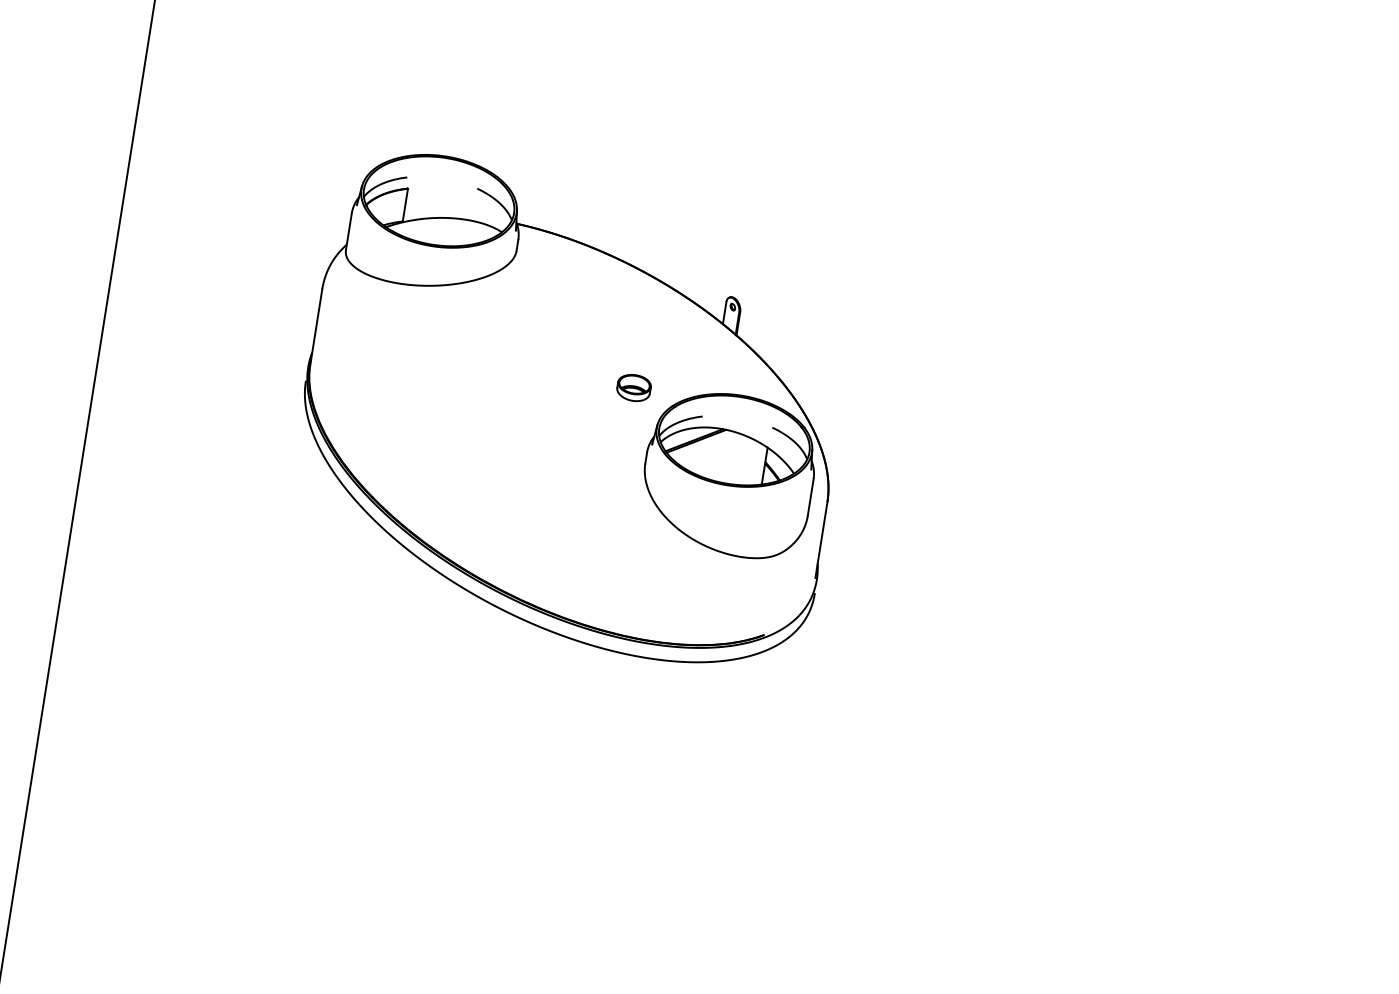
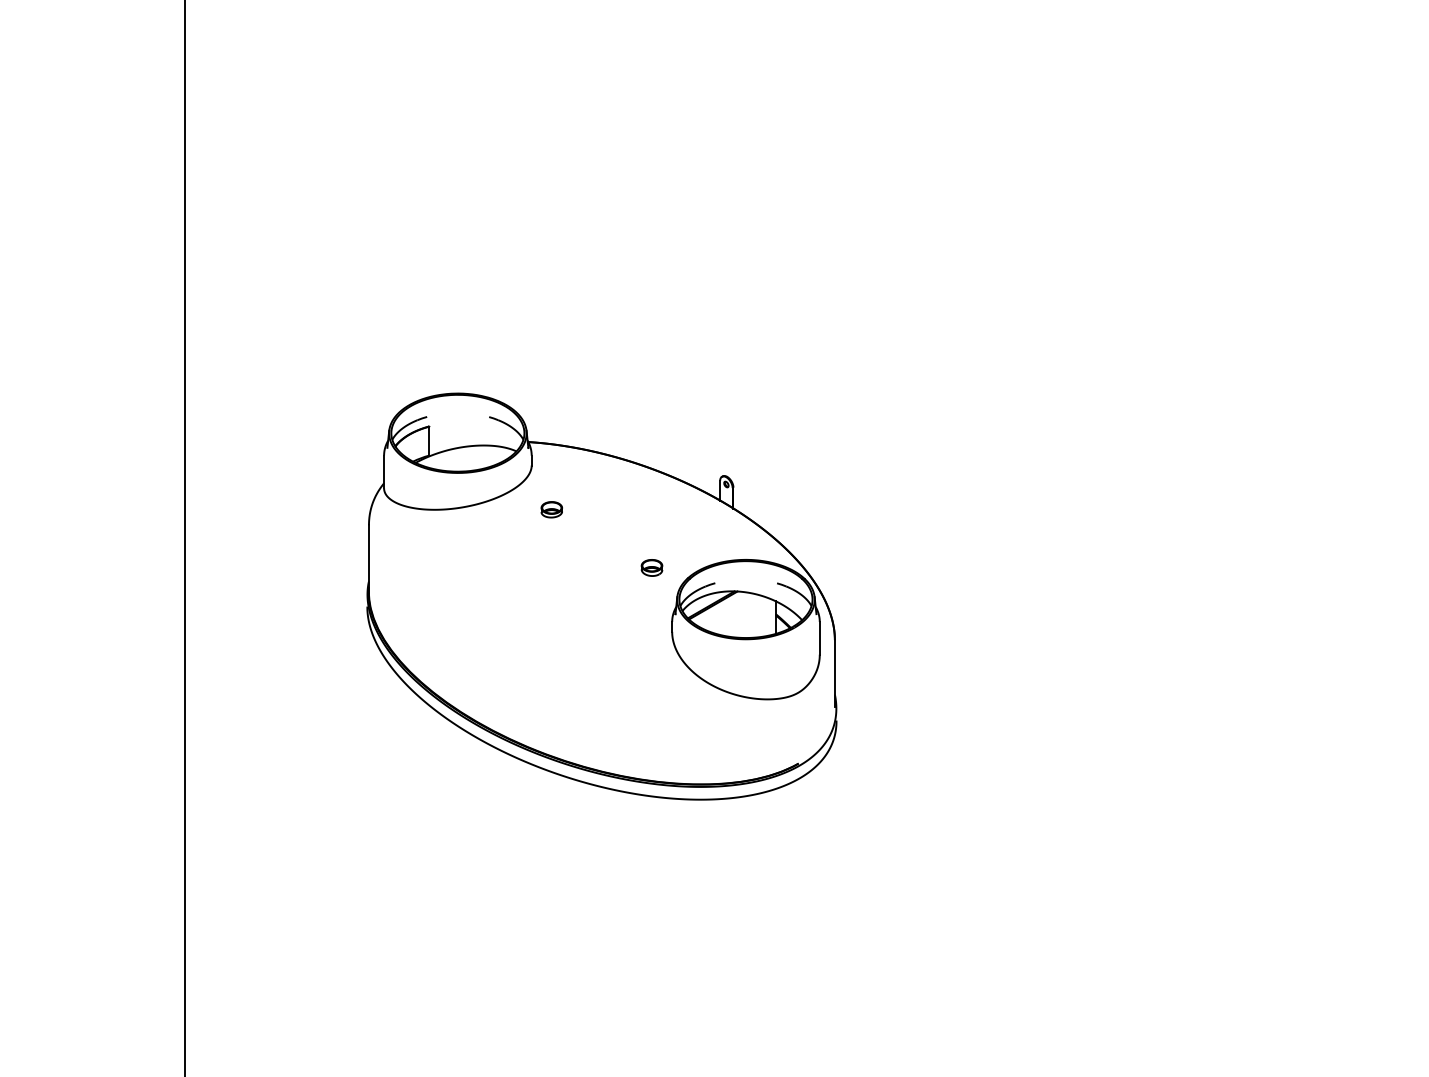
part: (531, 304) -> (551, 509), added
part: (633, 387) -> (651, 567), size x0.71

